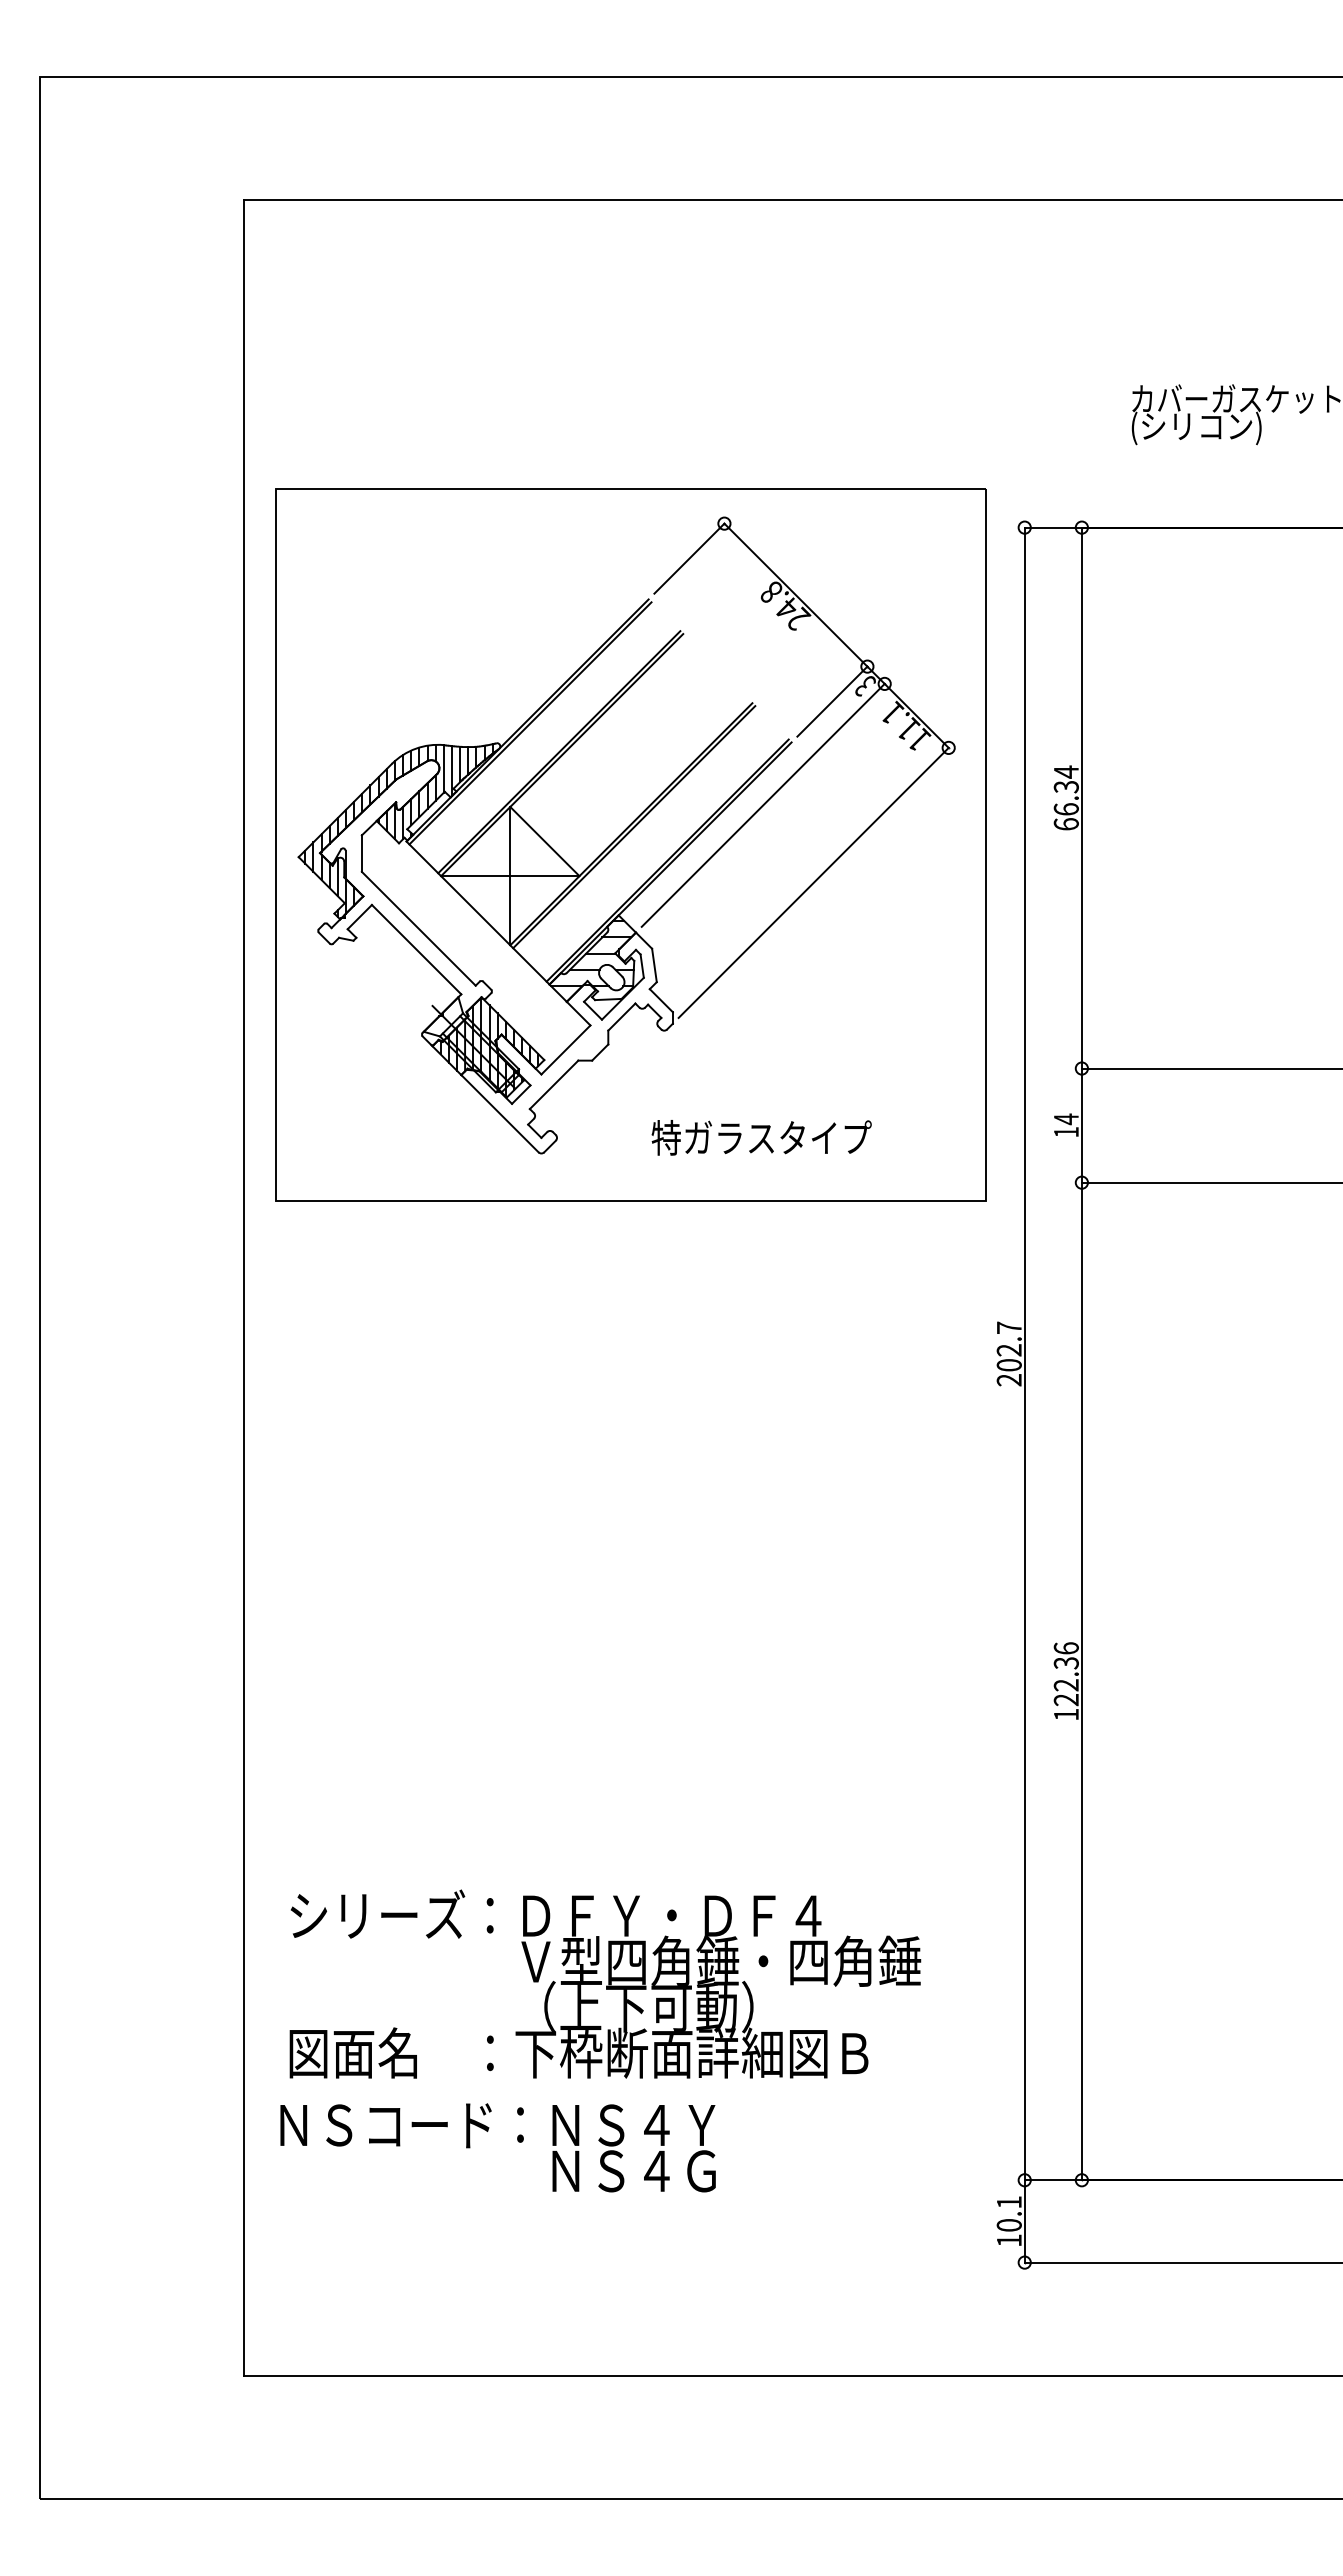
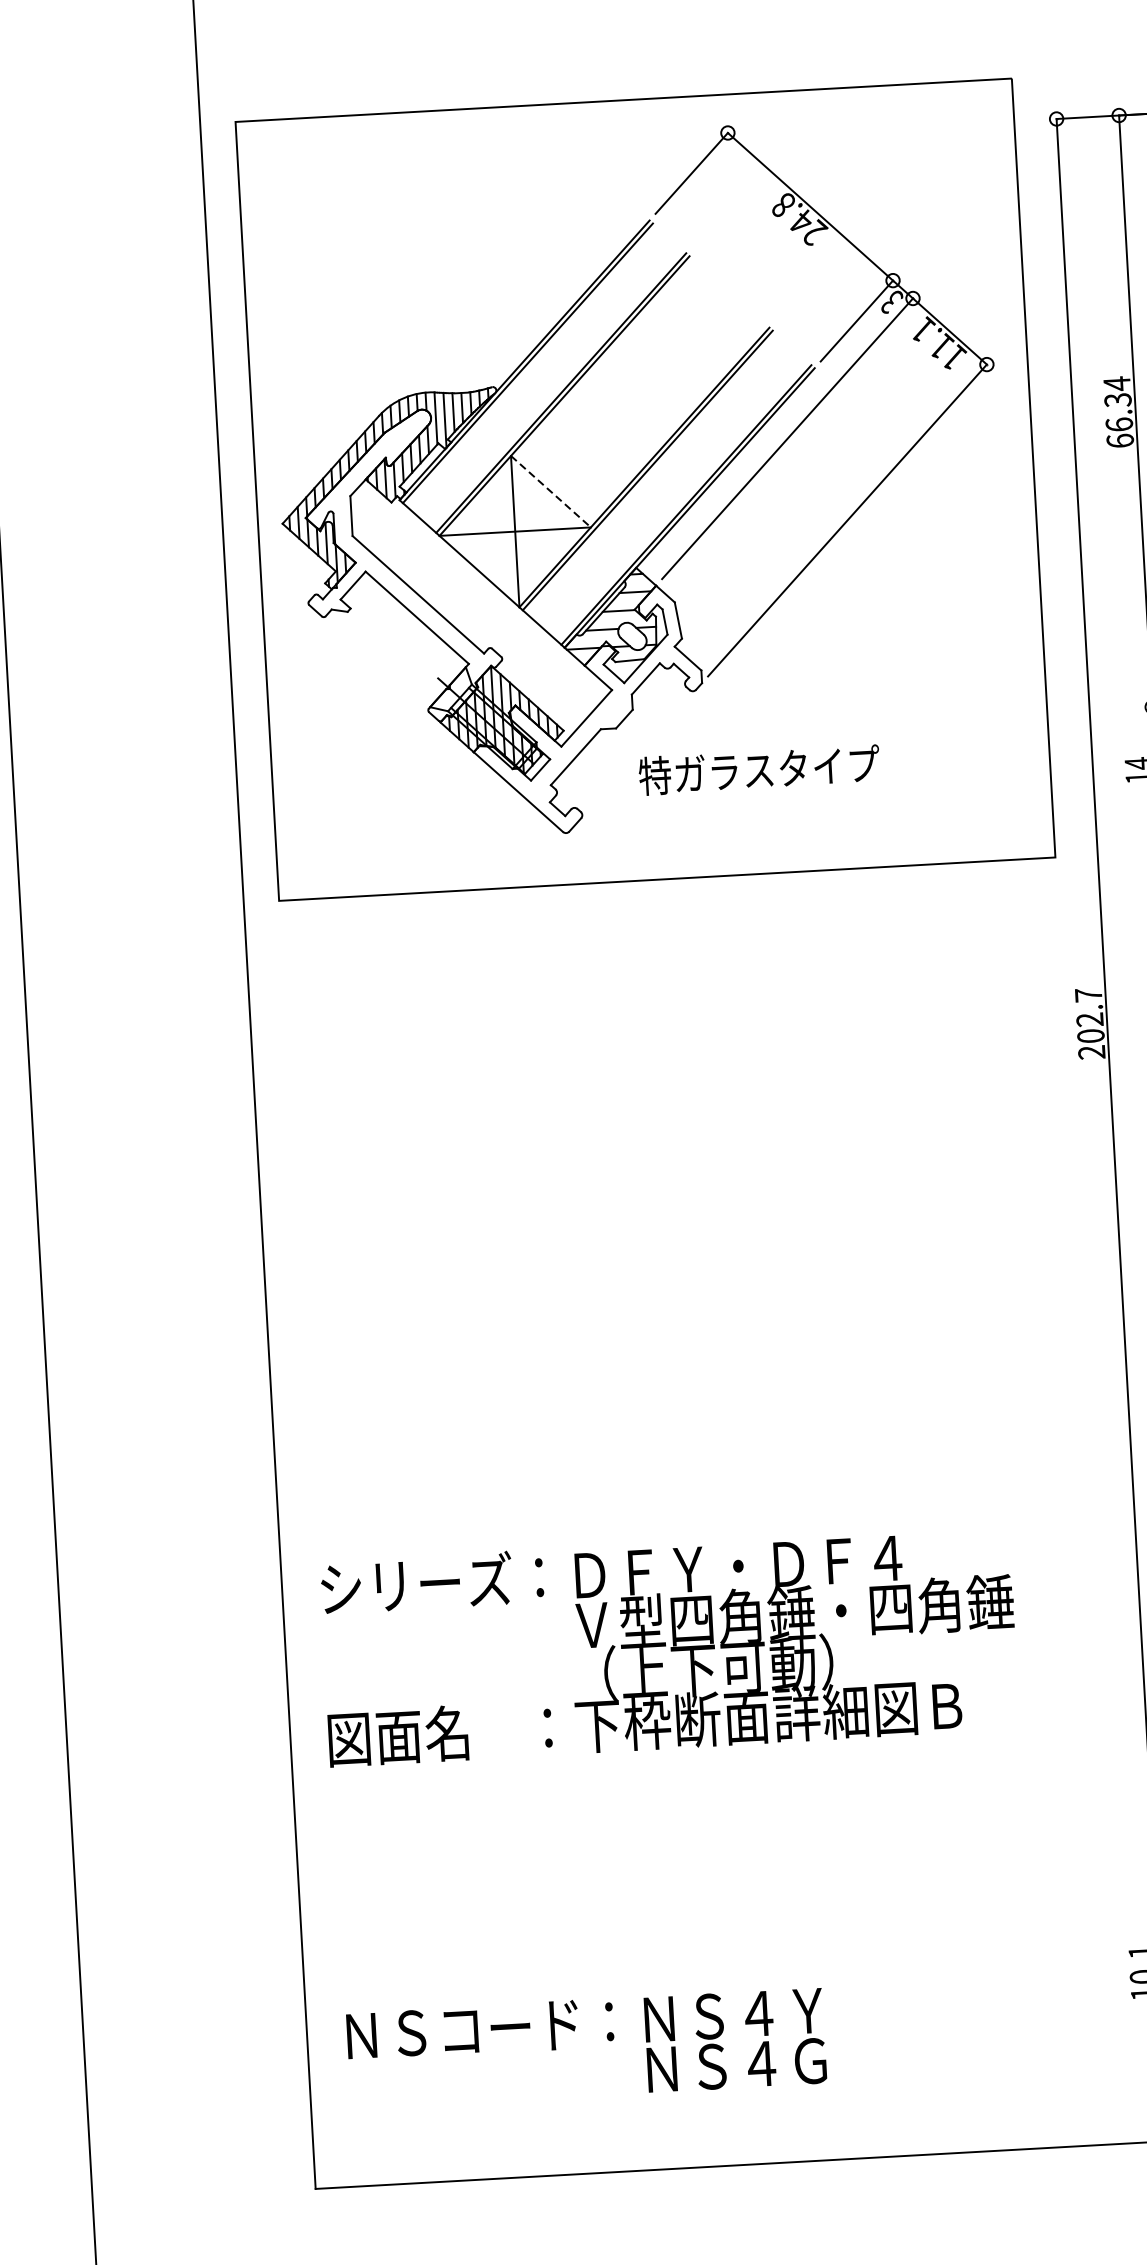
line: (544, 841) -> (550, 491), solid -> dashed
text: (761, 1137) -> (759, 769), moved
text: (605, 1983) -> (669, 1644), moved
text: (497, 2147) -> (585, 2047), moved

